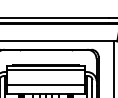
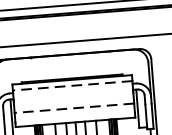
line: (45, 70) -> (71, 86), solid -> dashed
line: (45, 85) -> (73, 109), solid -> dashed

